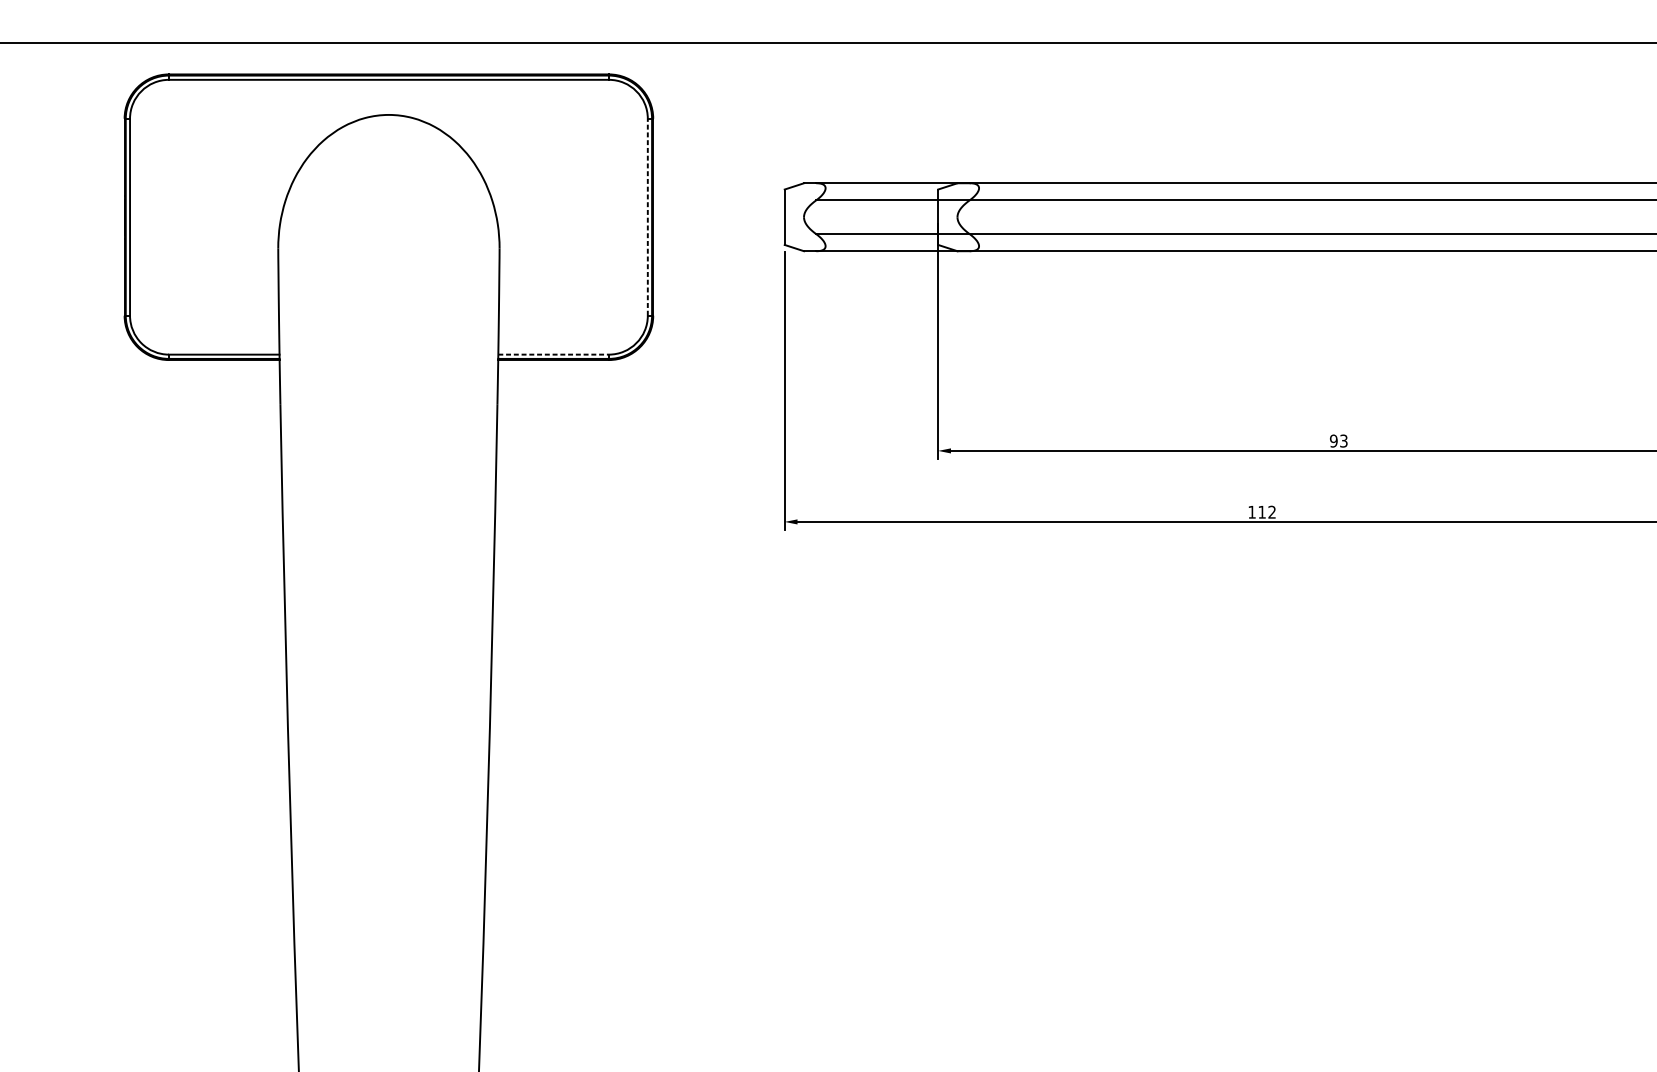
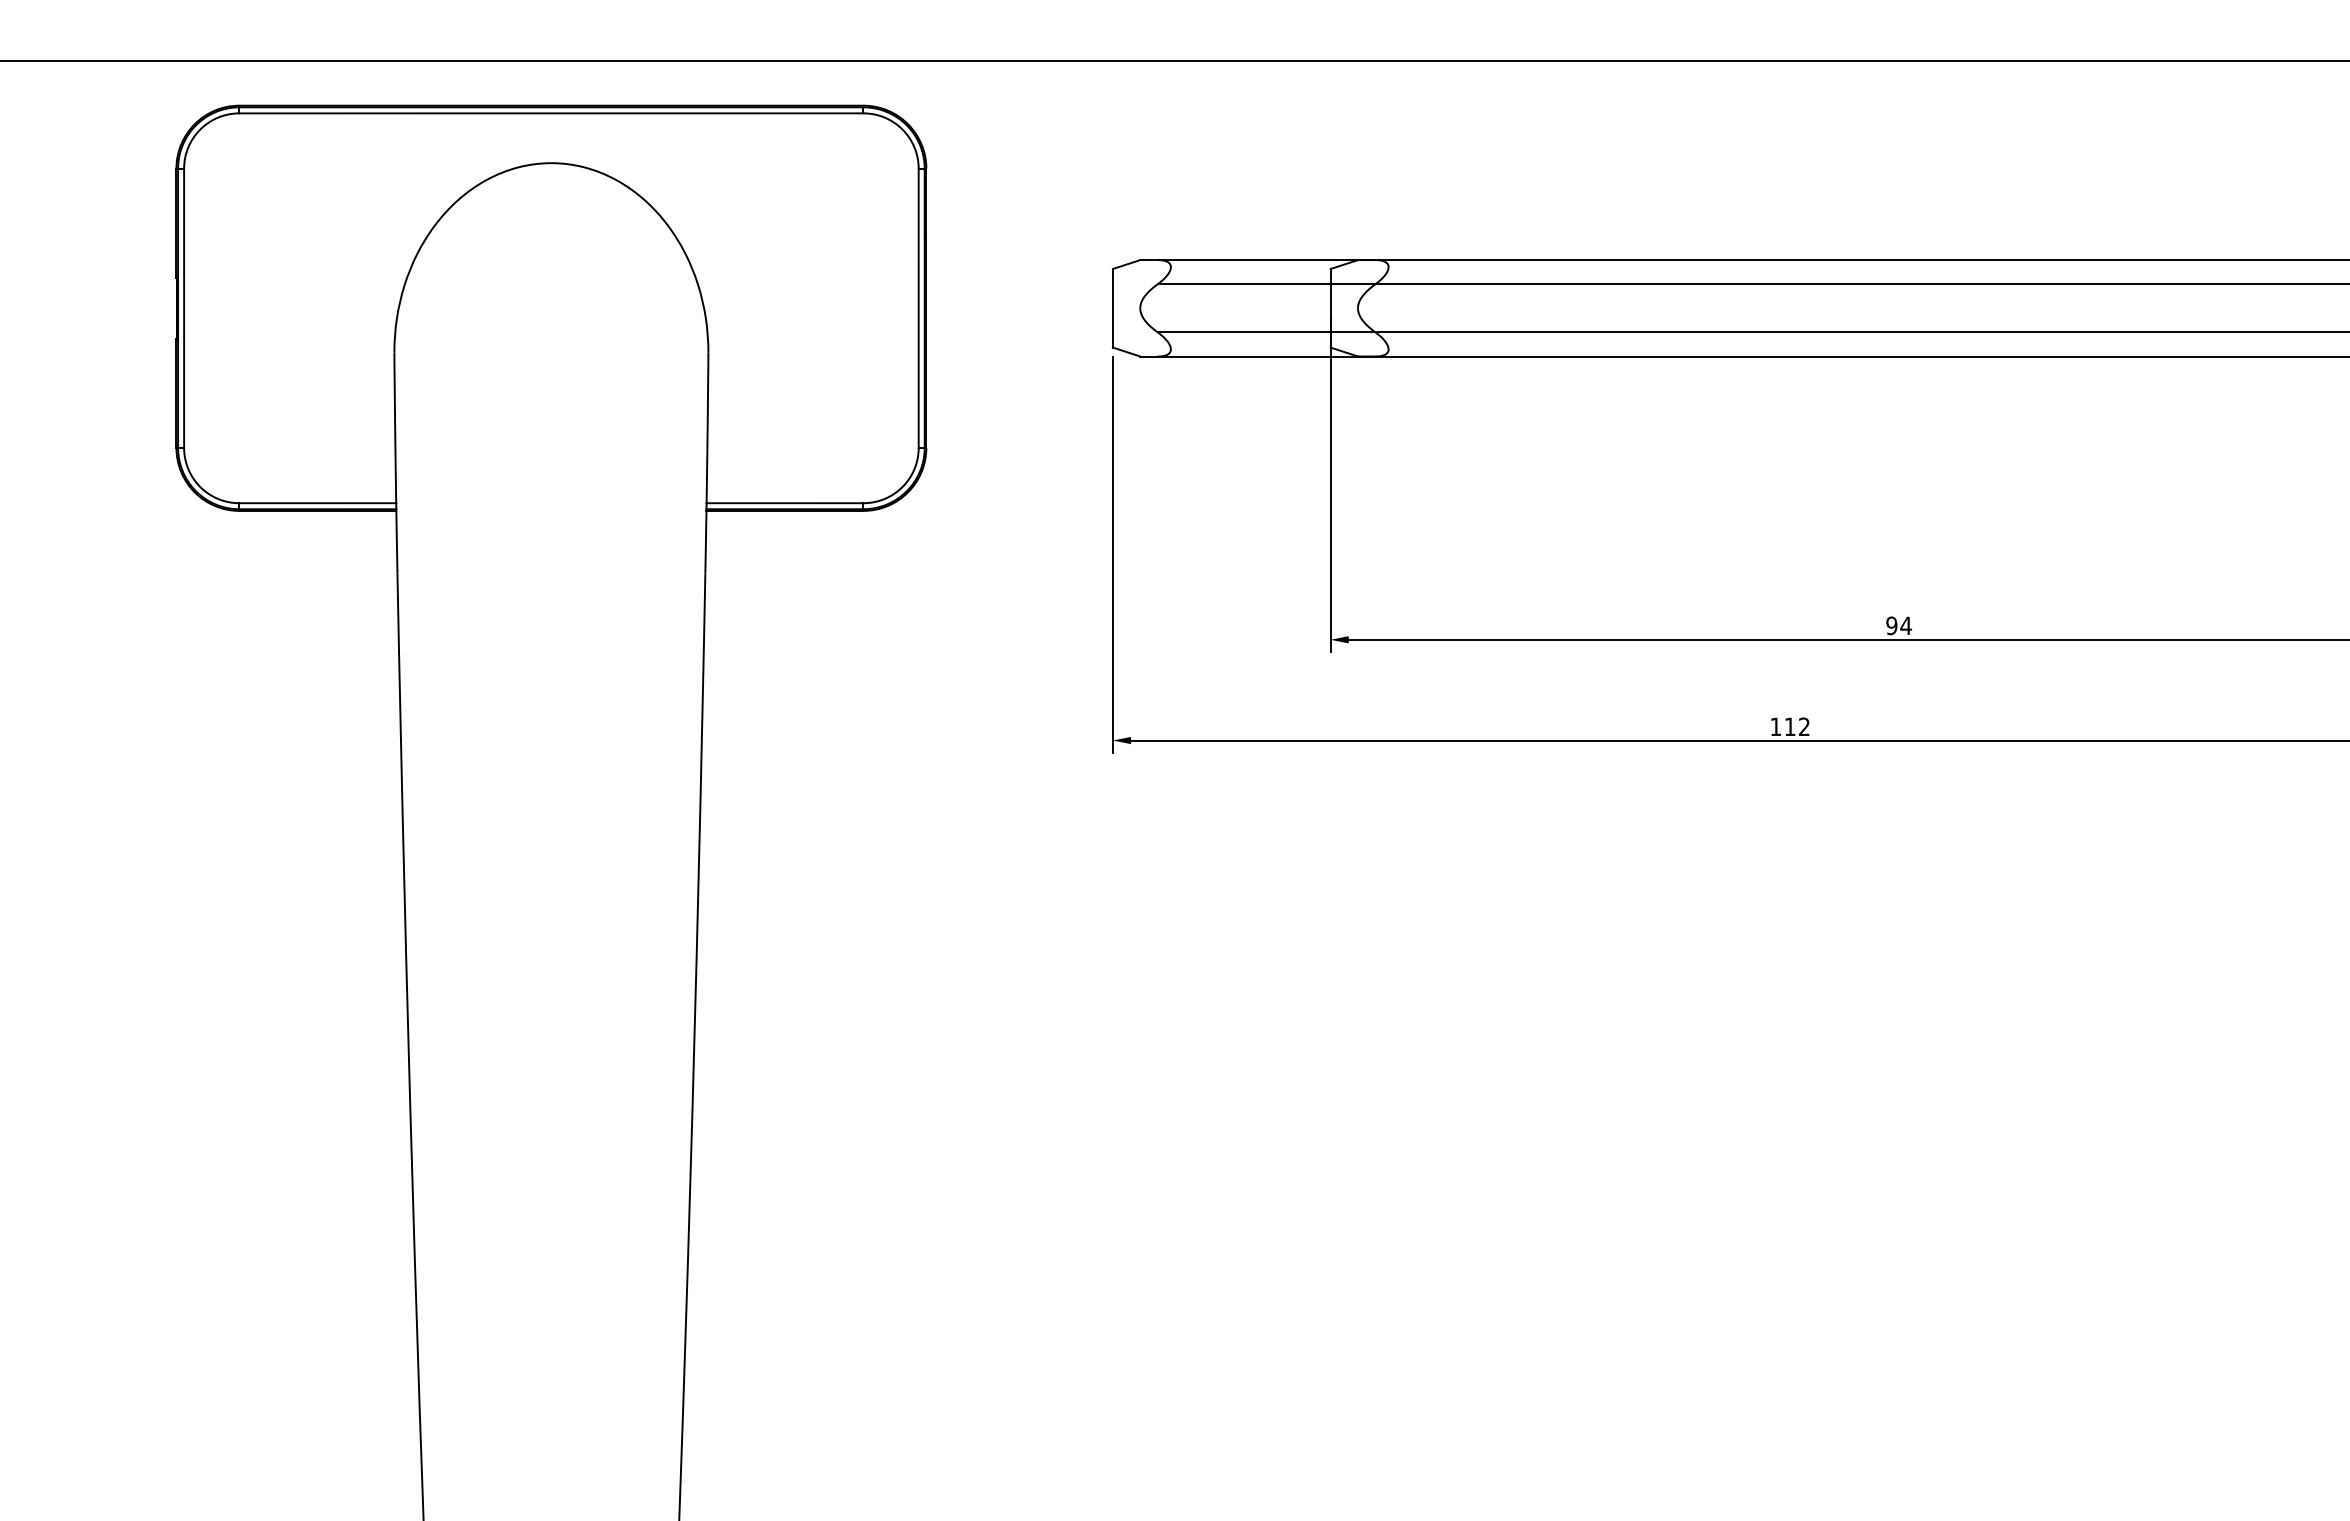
line: (647, 217) -> (918, 308), dashed -> solid
line: (553, 354) -> (785, 503), dashed -> solid
text: (1343, 440) -> (1905, 625), 93 -> 94

